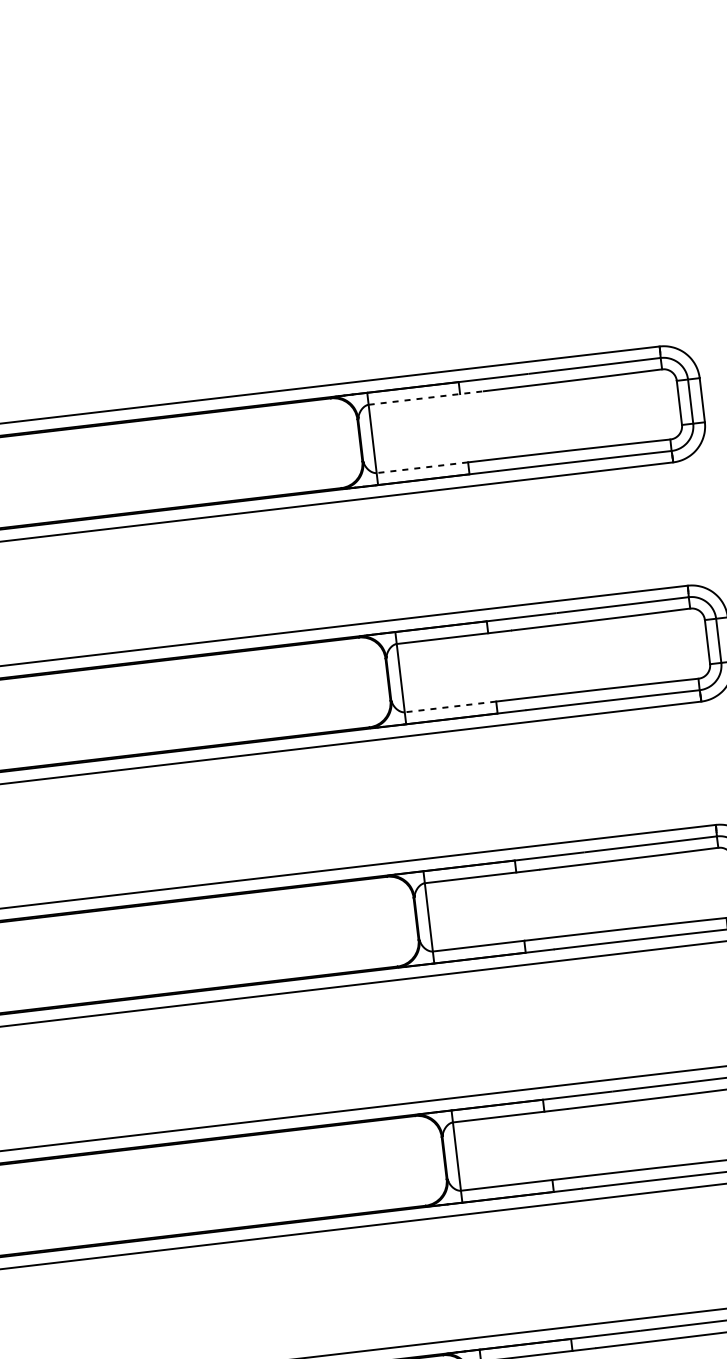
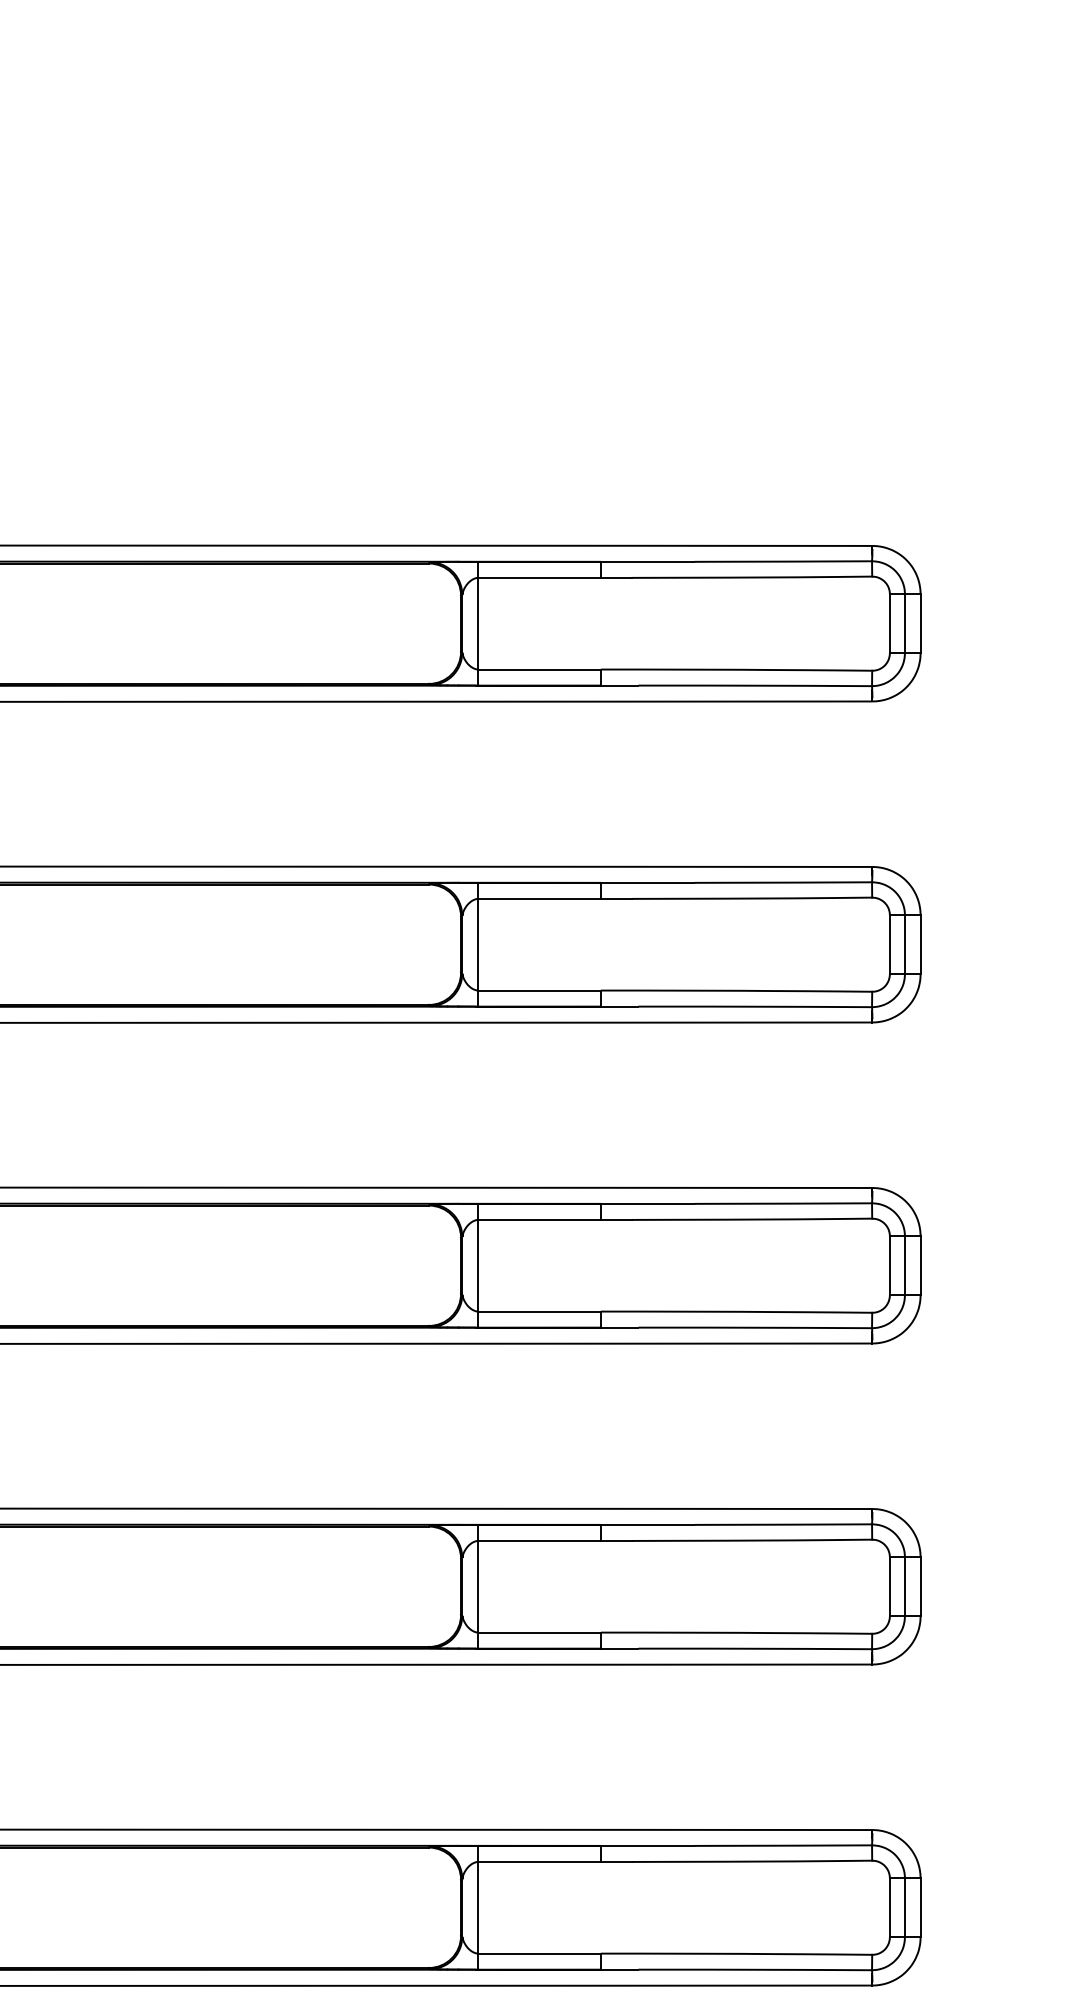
line: (425, 397) -> (554, 577), dashed -> solid
line: (422, 467) -> (539, 669), dashed -> solid
line: (450, 706) -> (539, 990), dashed -> solid

